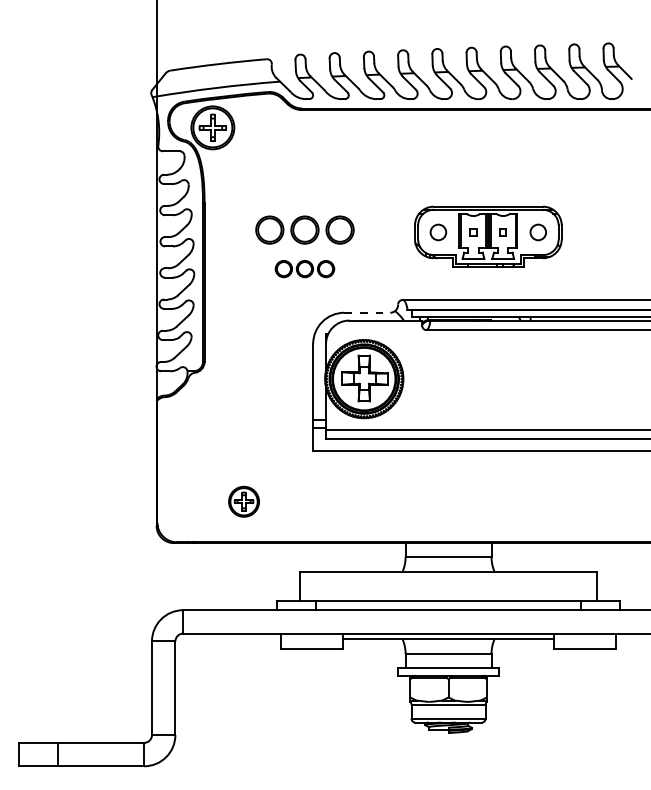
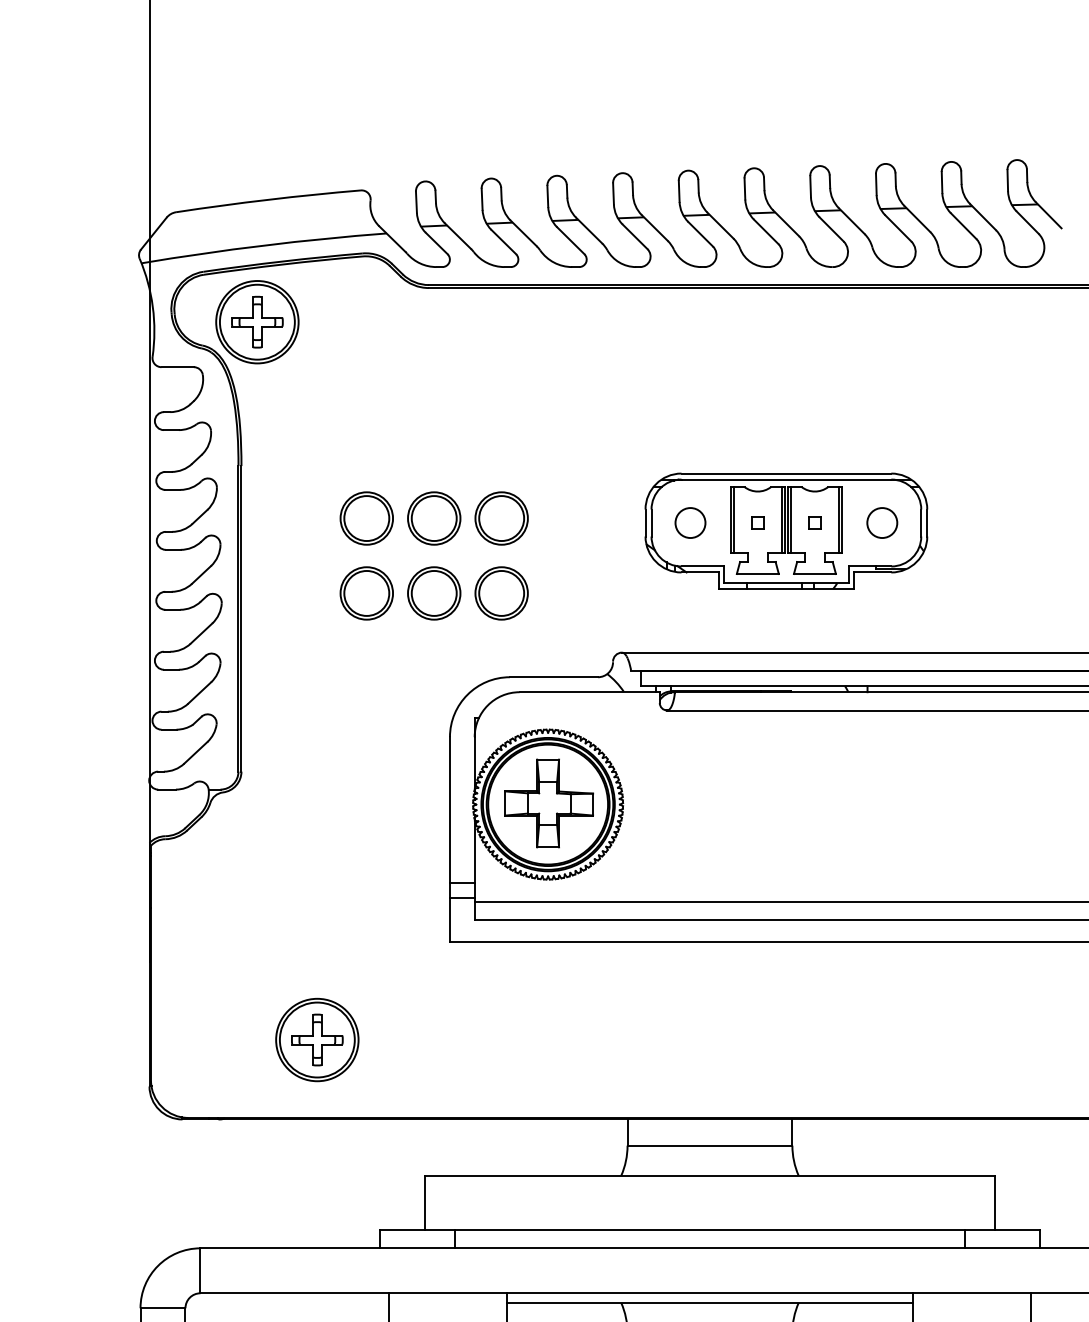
part: (304, 268) -> (433, 592), size x1.67
line: (367, 312) -> (554, 676), dashed -> solid
part: (243, 501) -> (316, 1039), size x1.43

